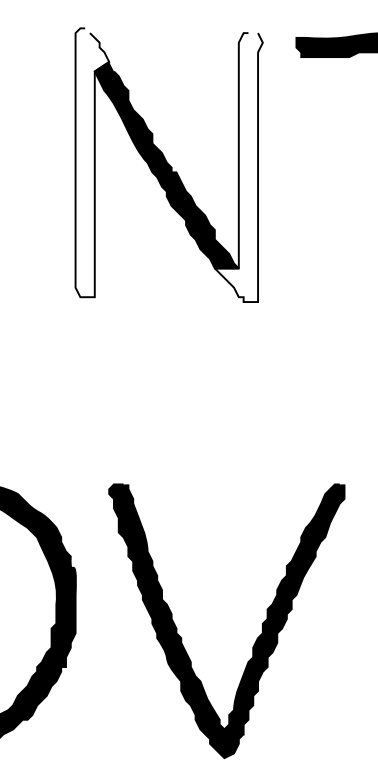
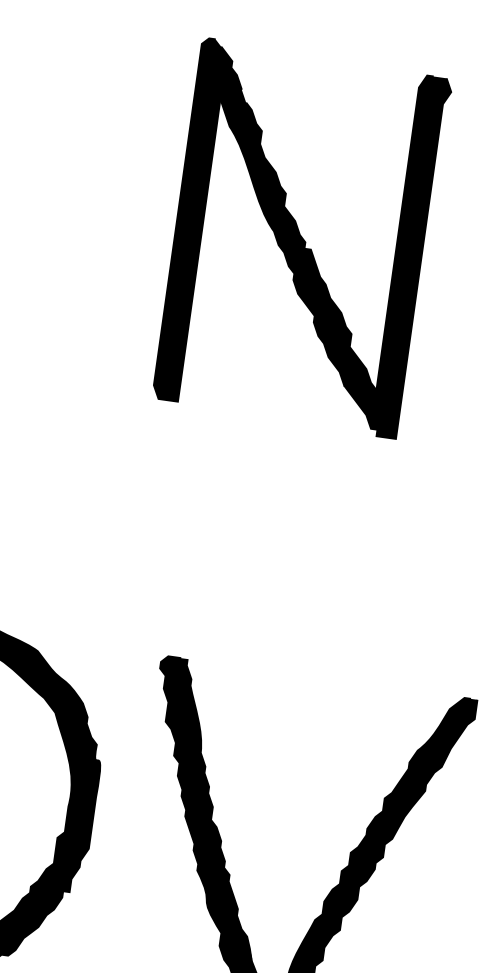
fill: (92, 162) -> (200, 220), added
fill: (238, 167) -> (395, 254), added

